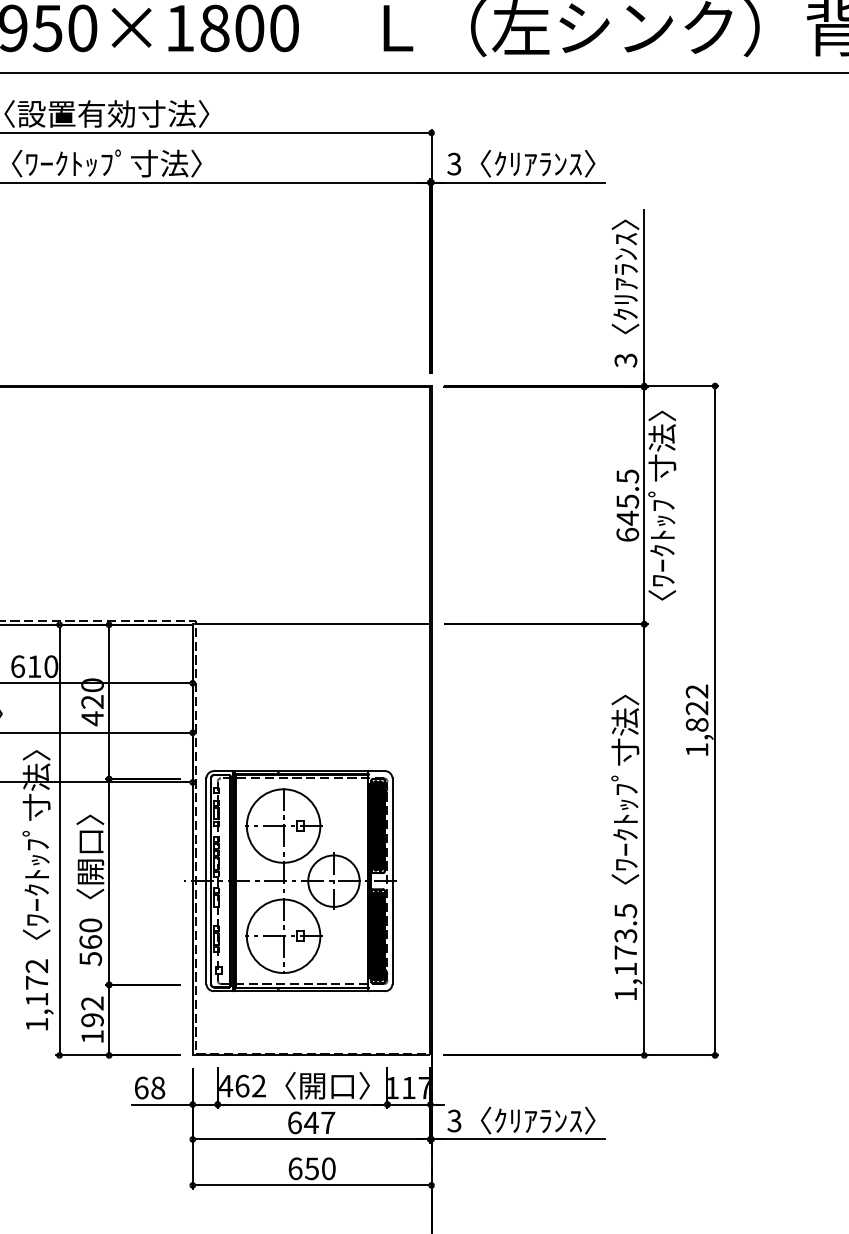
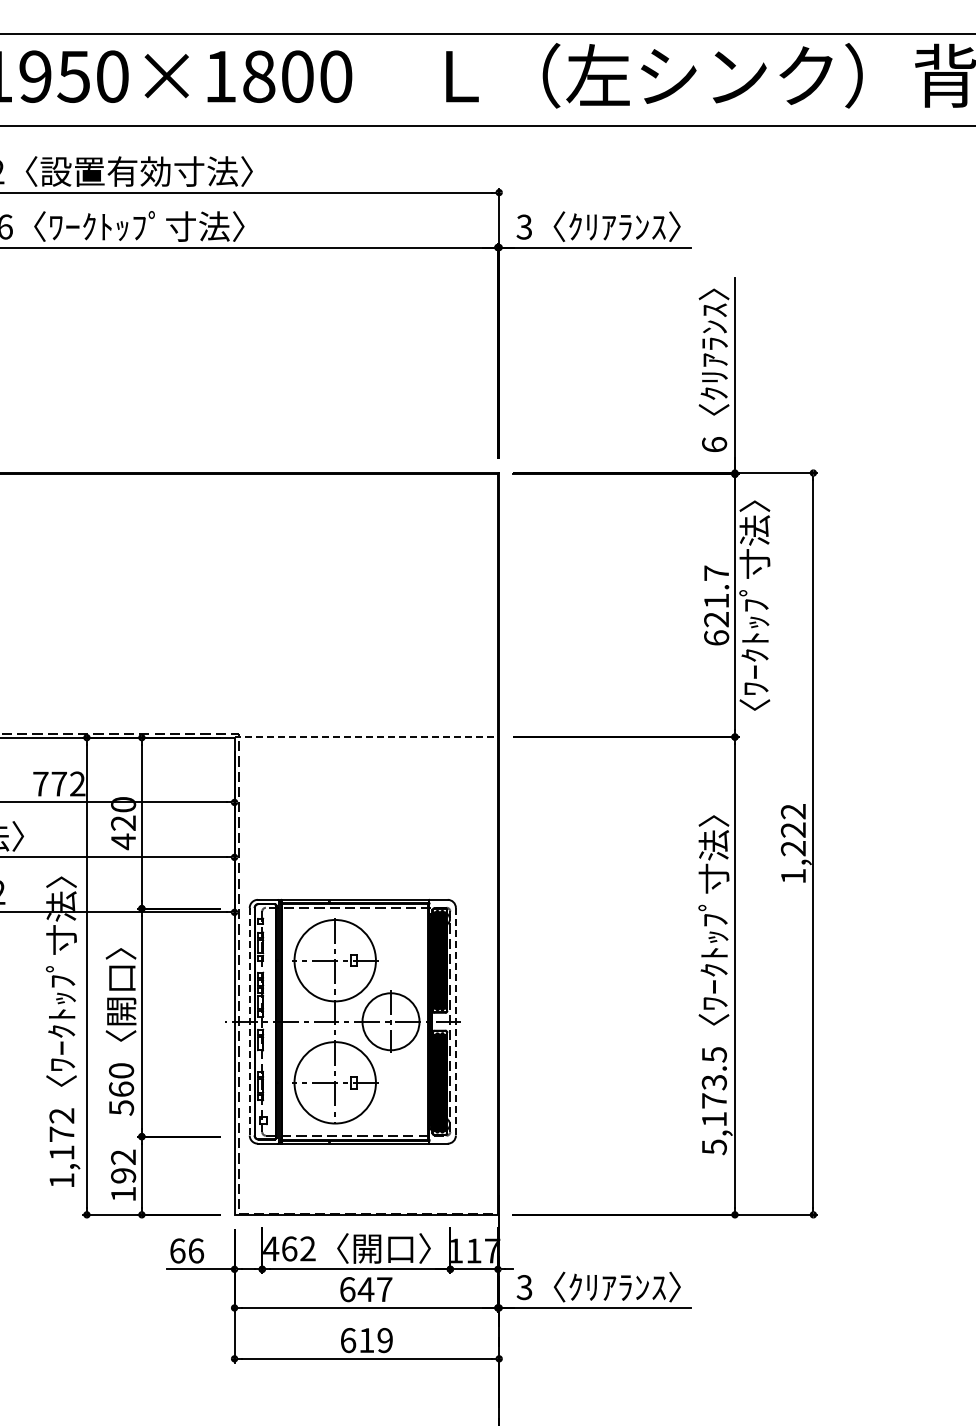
text: (625, 360) -> (714, 444), 3 -> 6
text: (627, 497) -> (716, 596), 645.5 -> 621.7
line: (310, 624) -> (365, 737), solid -> dashed
text: (34, 666) -> (59, 783), 610 -> 772
text: (697, 724) -> (793, 848), 1,822 -> 1,222
line: (206, 880) -> (249, 1021), solid -> dashed
line: (392, 880) -> (455, 1021), solid -> dashed
text: (625, 994) -> (714, 1147), 1,173.5 -> 5,173.5
text: (158, 1087) -> (196, 1250), 68 -> 66
text: (319, 1168) -> (375, 1340), 650 -> 619

